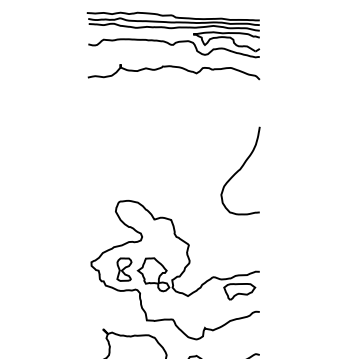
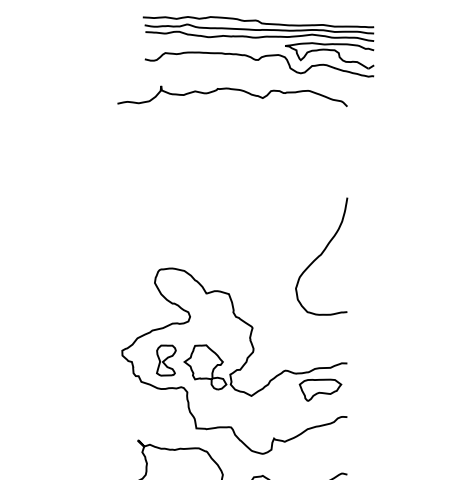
part: (172, 34) -> (257, 46), moved
curve: (240, 170) -> (321, 256), moved

